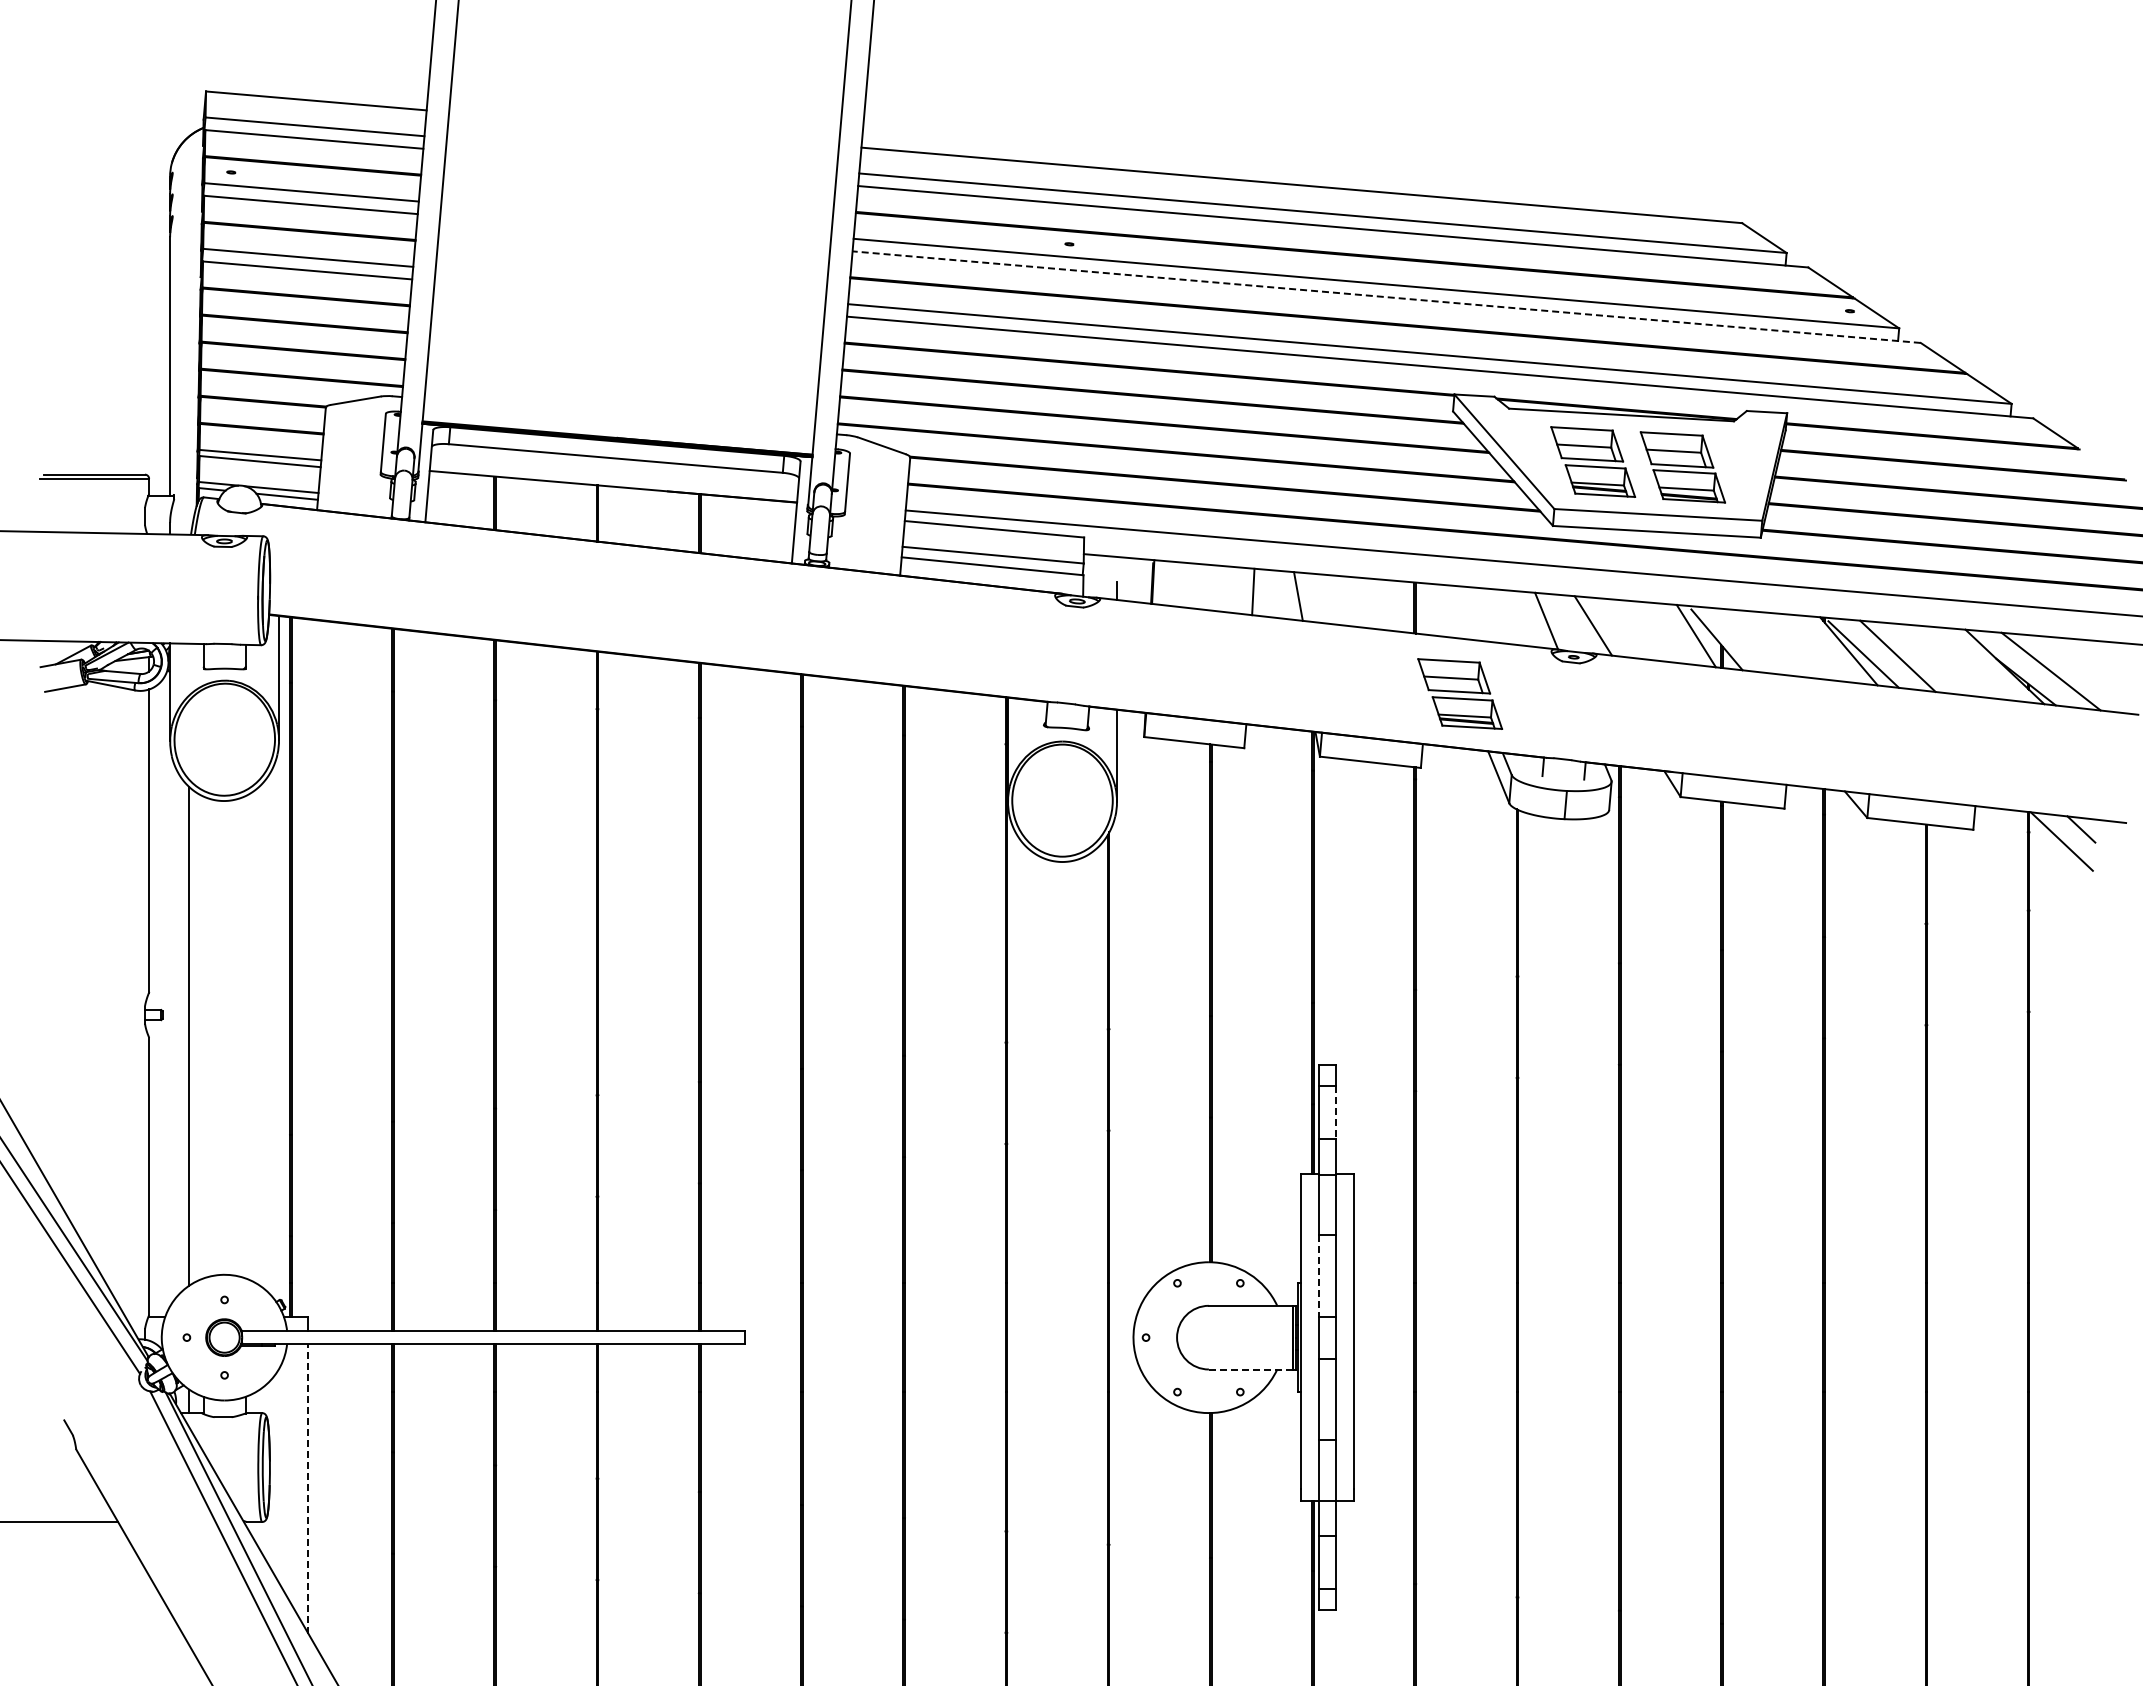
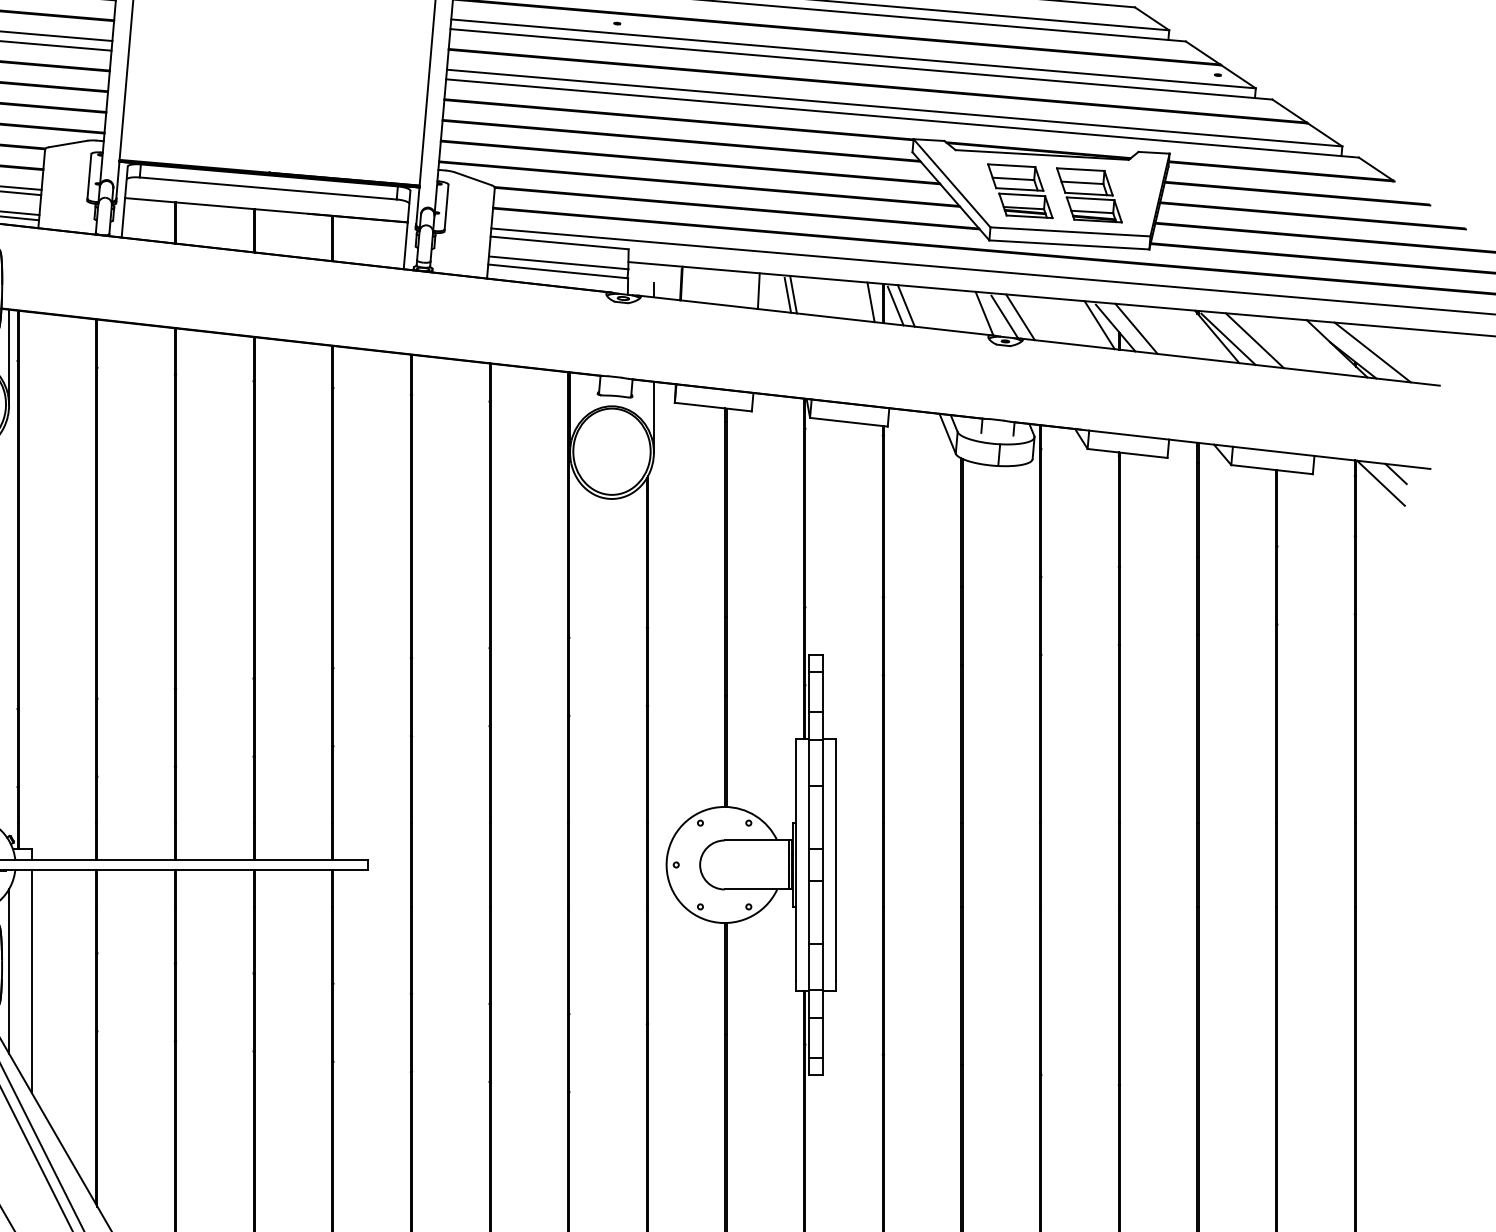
line: (1386, 297) -> (861, 64), dashed -> solid
line: (1291, 596) -> (788, 294), added
line: (1398, 606) -> (870, 302), added
line: (1431, 611) -> (895, 306), added
line: (1445, 611) -> (906, 306), added
line: (1572, 625) -> (1004, 316), added
line: (1743, 640) -> (1136, 328), added
part: (1460, 693) -> (918, 369), removed
line: (1336, 1113) -> (822, 692), dashed -> solid
line: (1318, 1275) -> (808, 817), dashed -> solid
line: (1250, 1369) -> (756, 889), dashed -> solid
line: (279, 1475) -> (9, 971), added
line: (308, 1488) -> (31, 981), dashed -> solid

